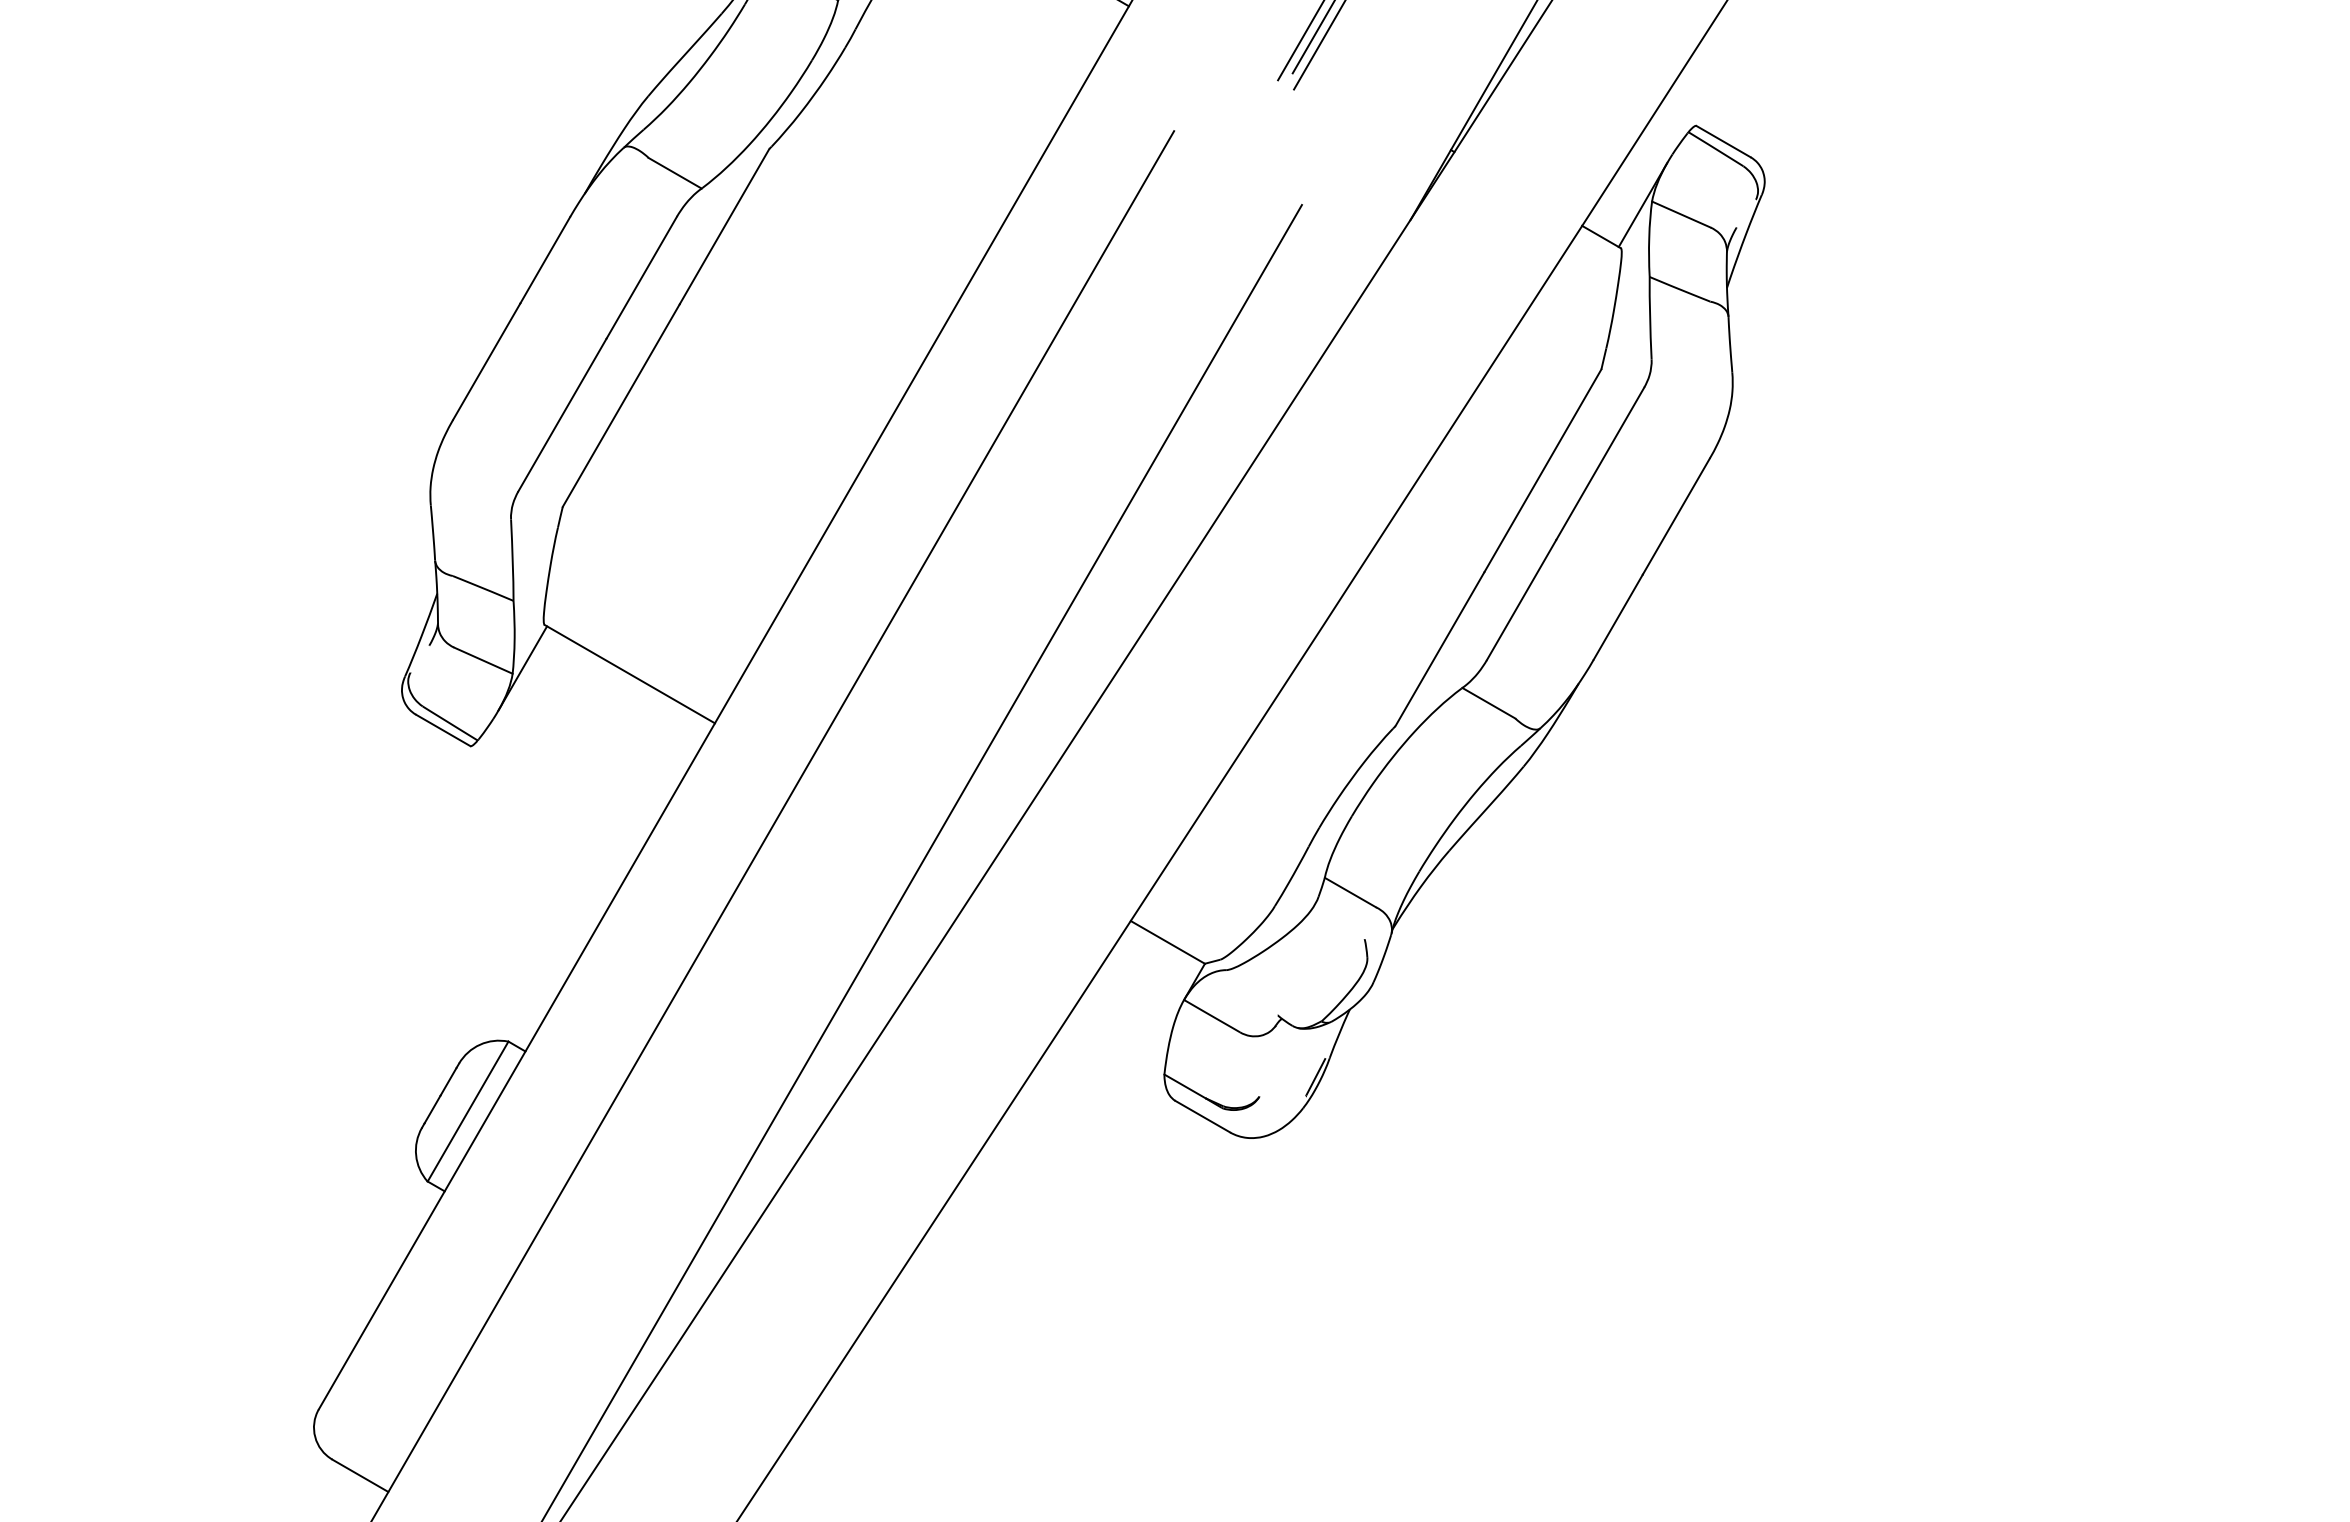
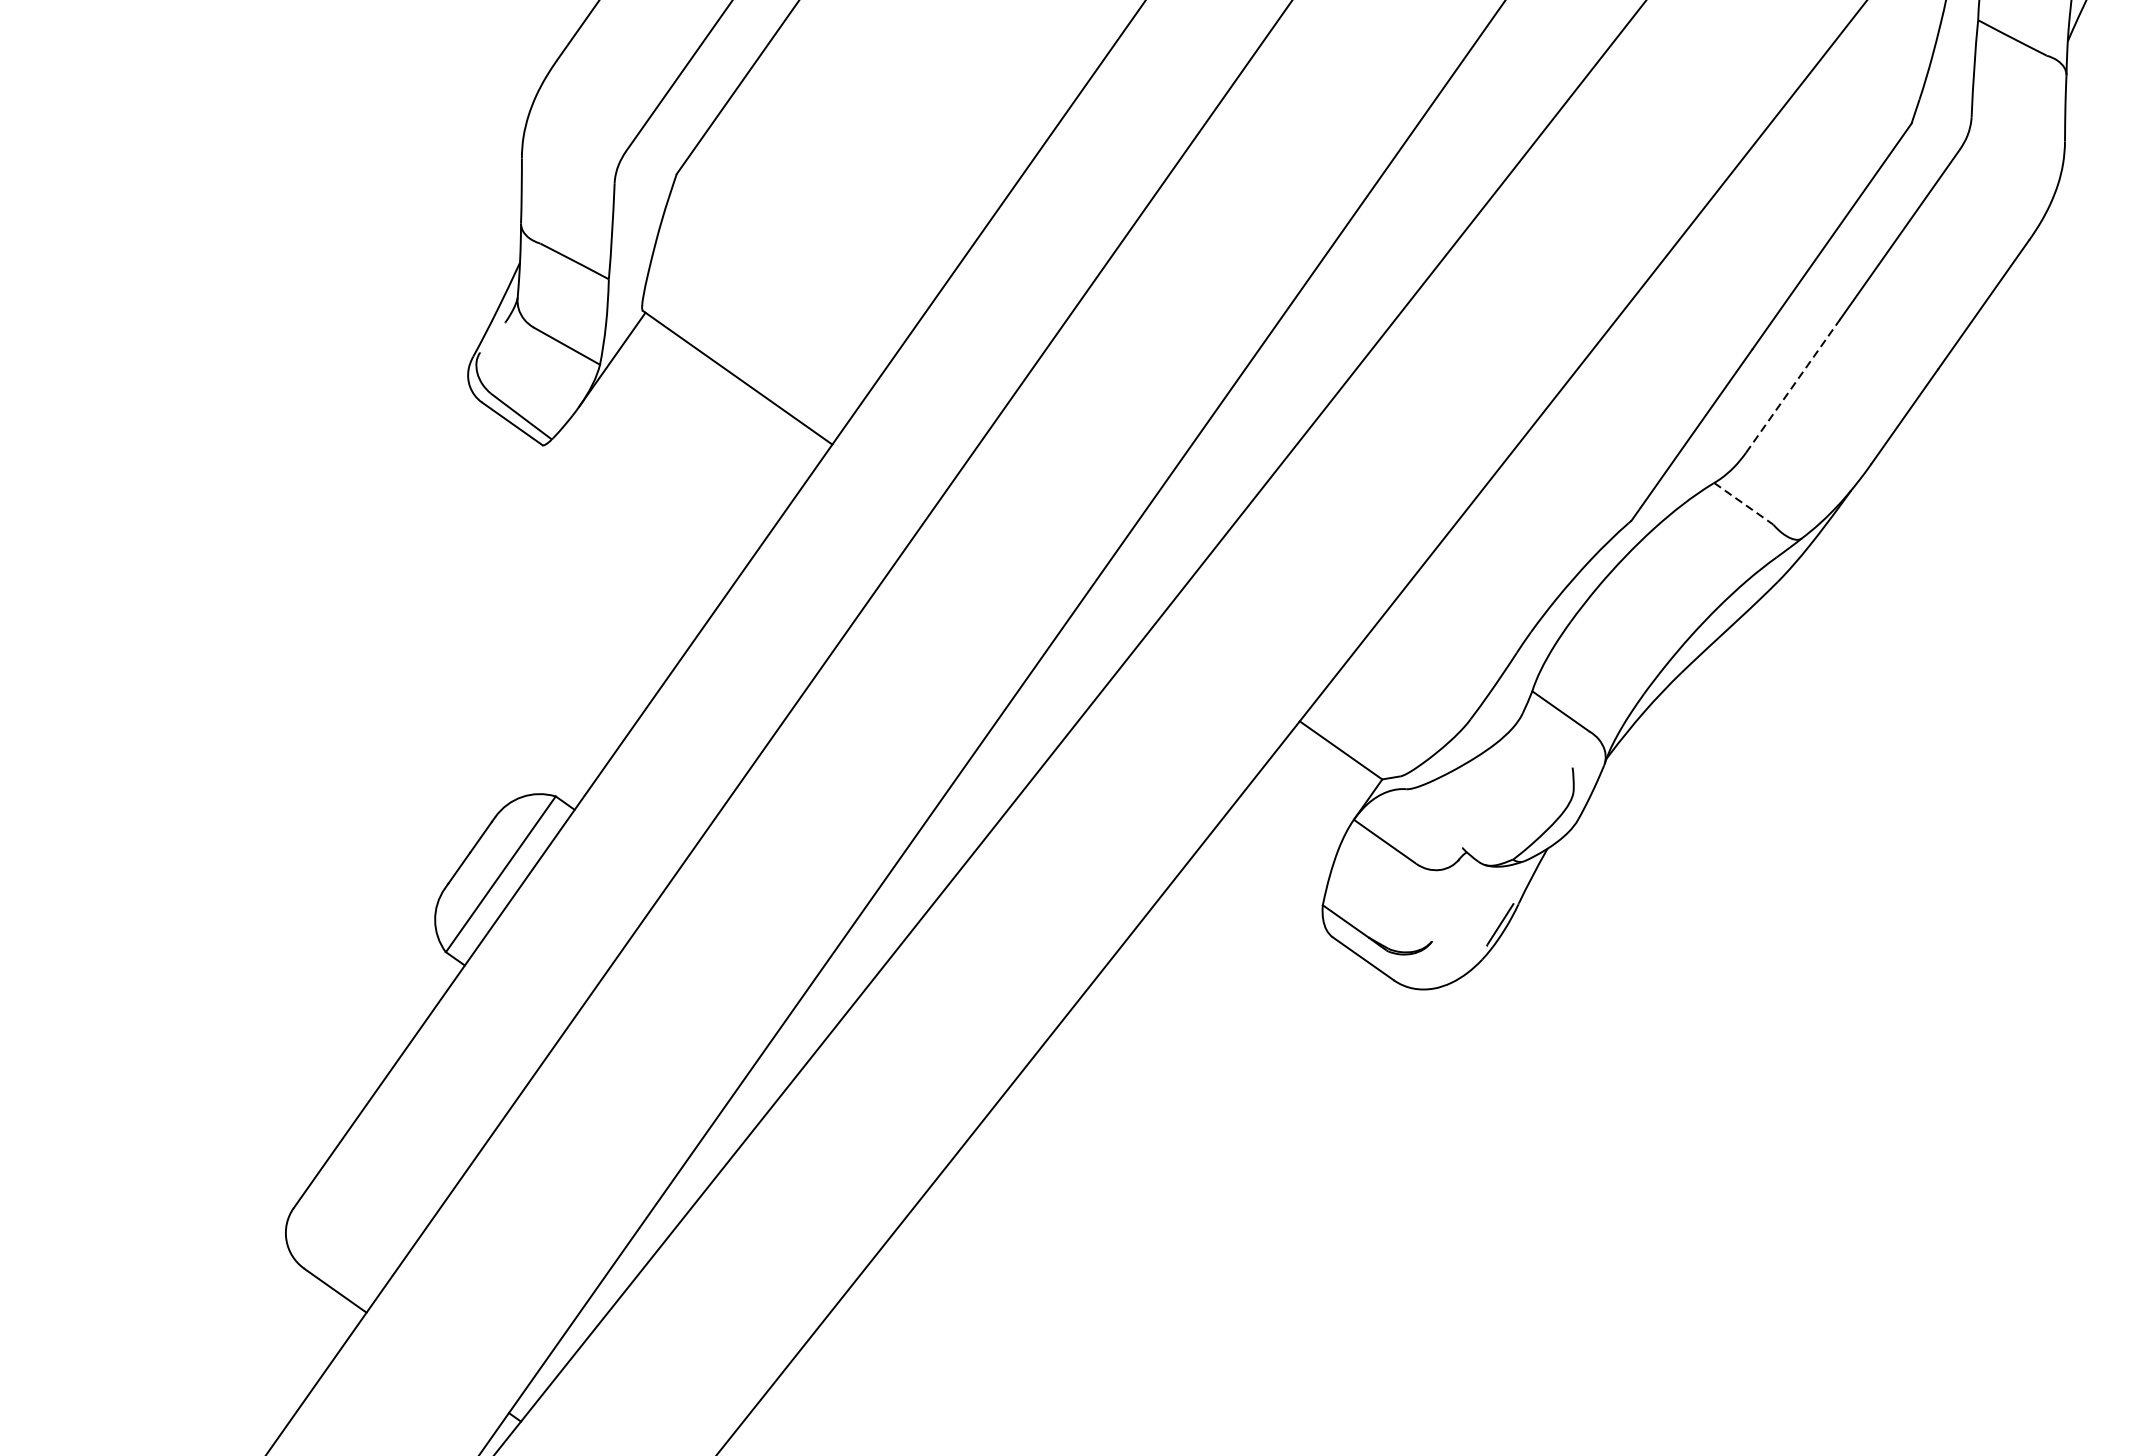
line: (1521, 599) -> (1793, 385), solid -> dashed
line: (1488, 703) -> (1743, 504), solid -> dashed

